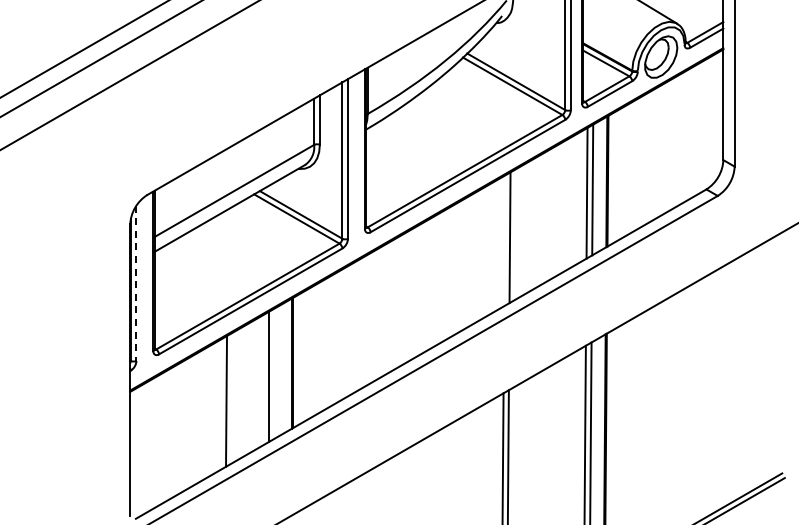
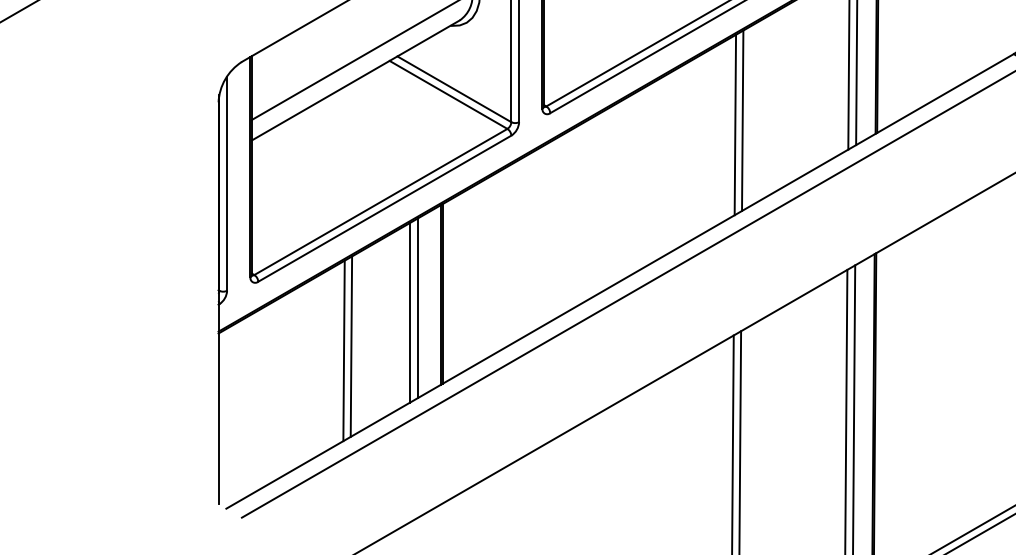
line: (504, 240) -> (735, 124), added
line: (136, 283) -> (227, 183), dashed -> solid
line: (274, 373) -> (417, 308), added
line: (220, 404) -> (343, 350), added

